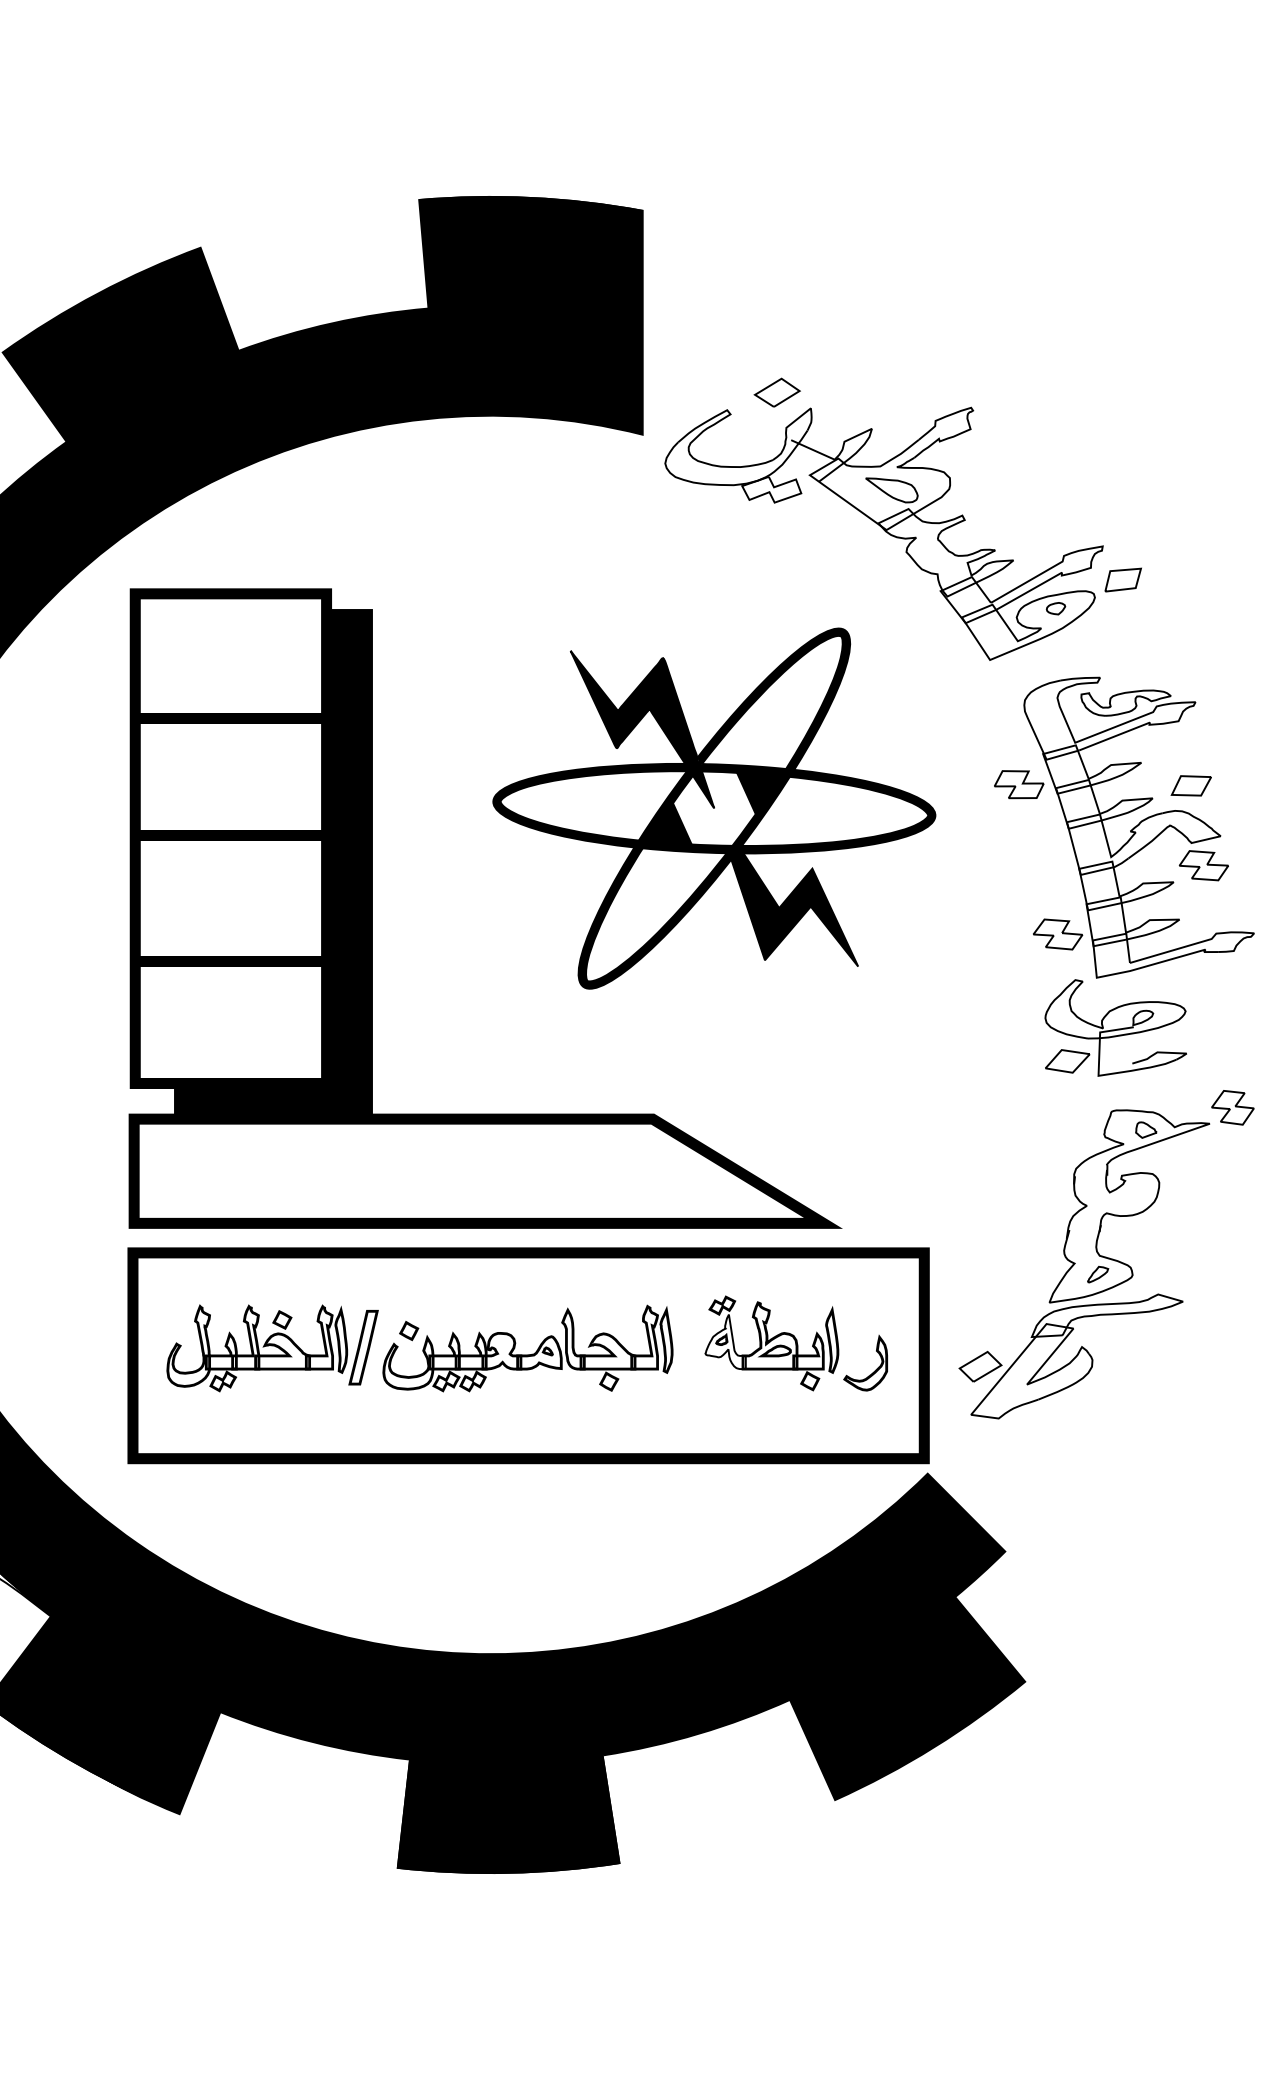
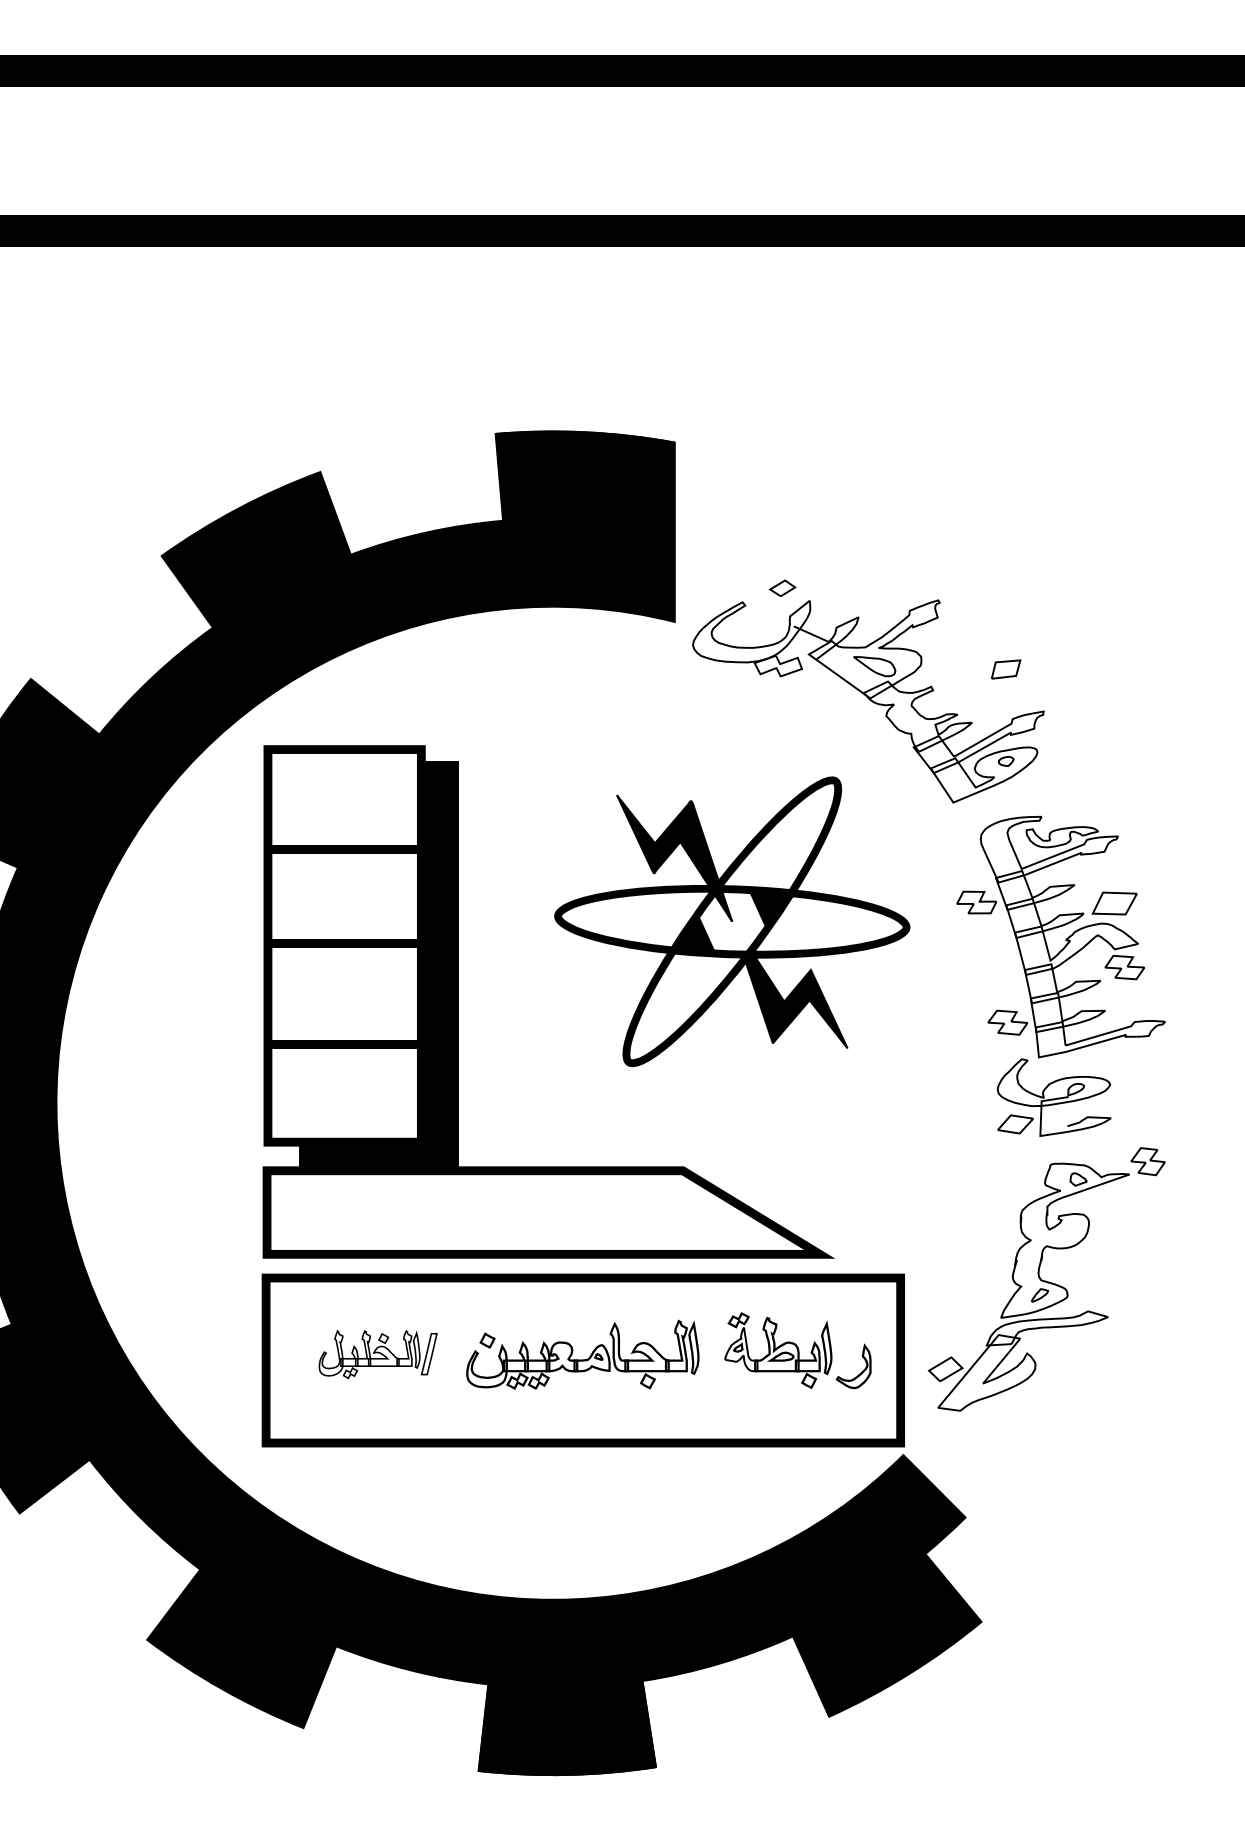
part: (776, 392) -> (782, 588), size x0.7
part: (1123, 580) -> (1006, 669), moved
part: (1191, 785) -> (1114, 903), size x1.4
part: (273, 1348) -> (378, 1354), size x0.7

